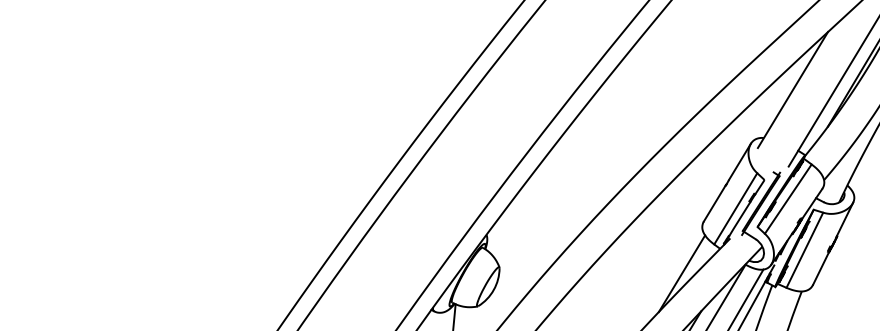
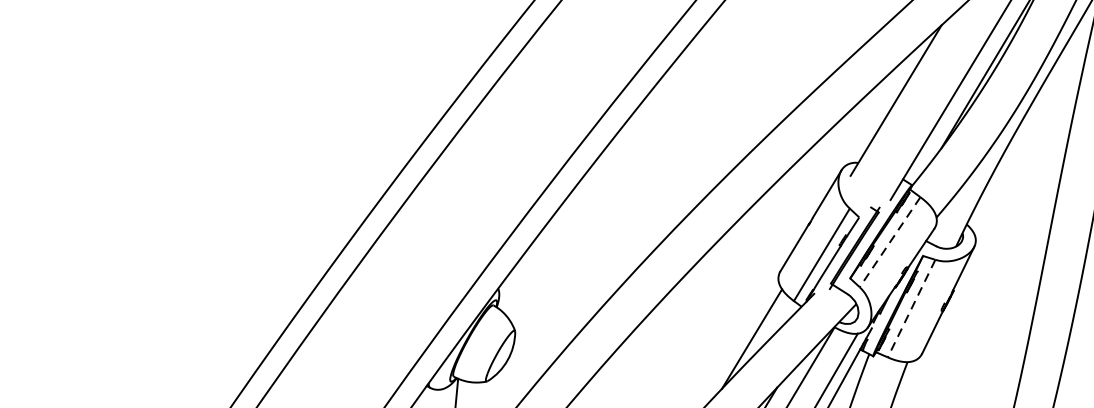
line: (788, 199) -> (890, 242), solid -> dashed
line: (804, 250) -> (911, 308), solid -> dashed

